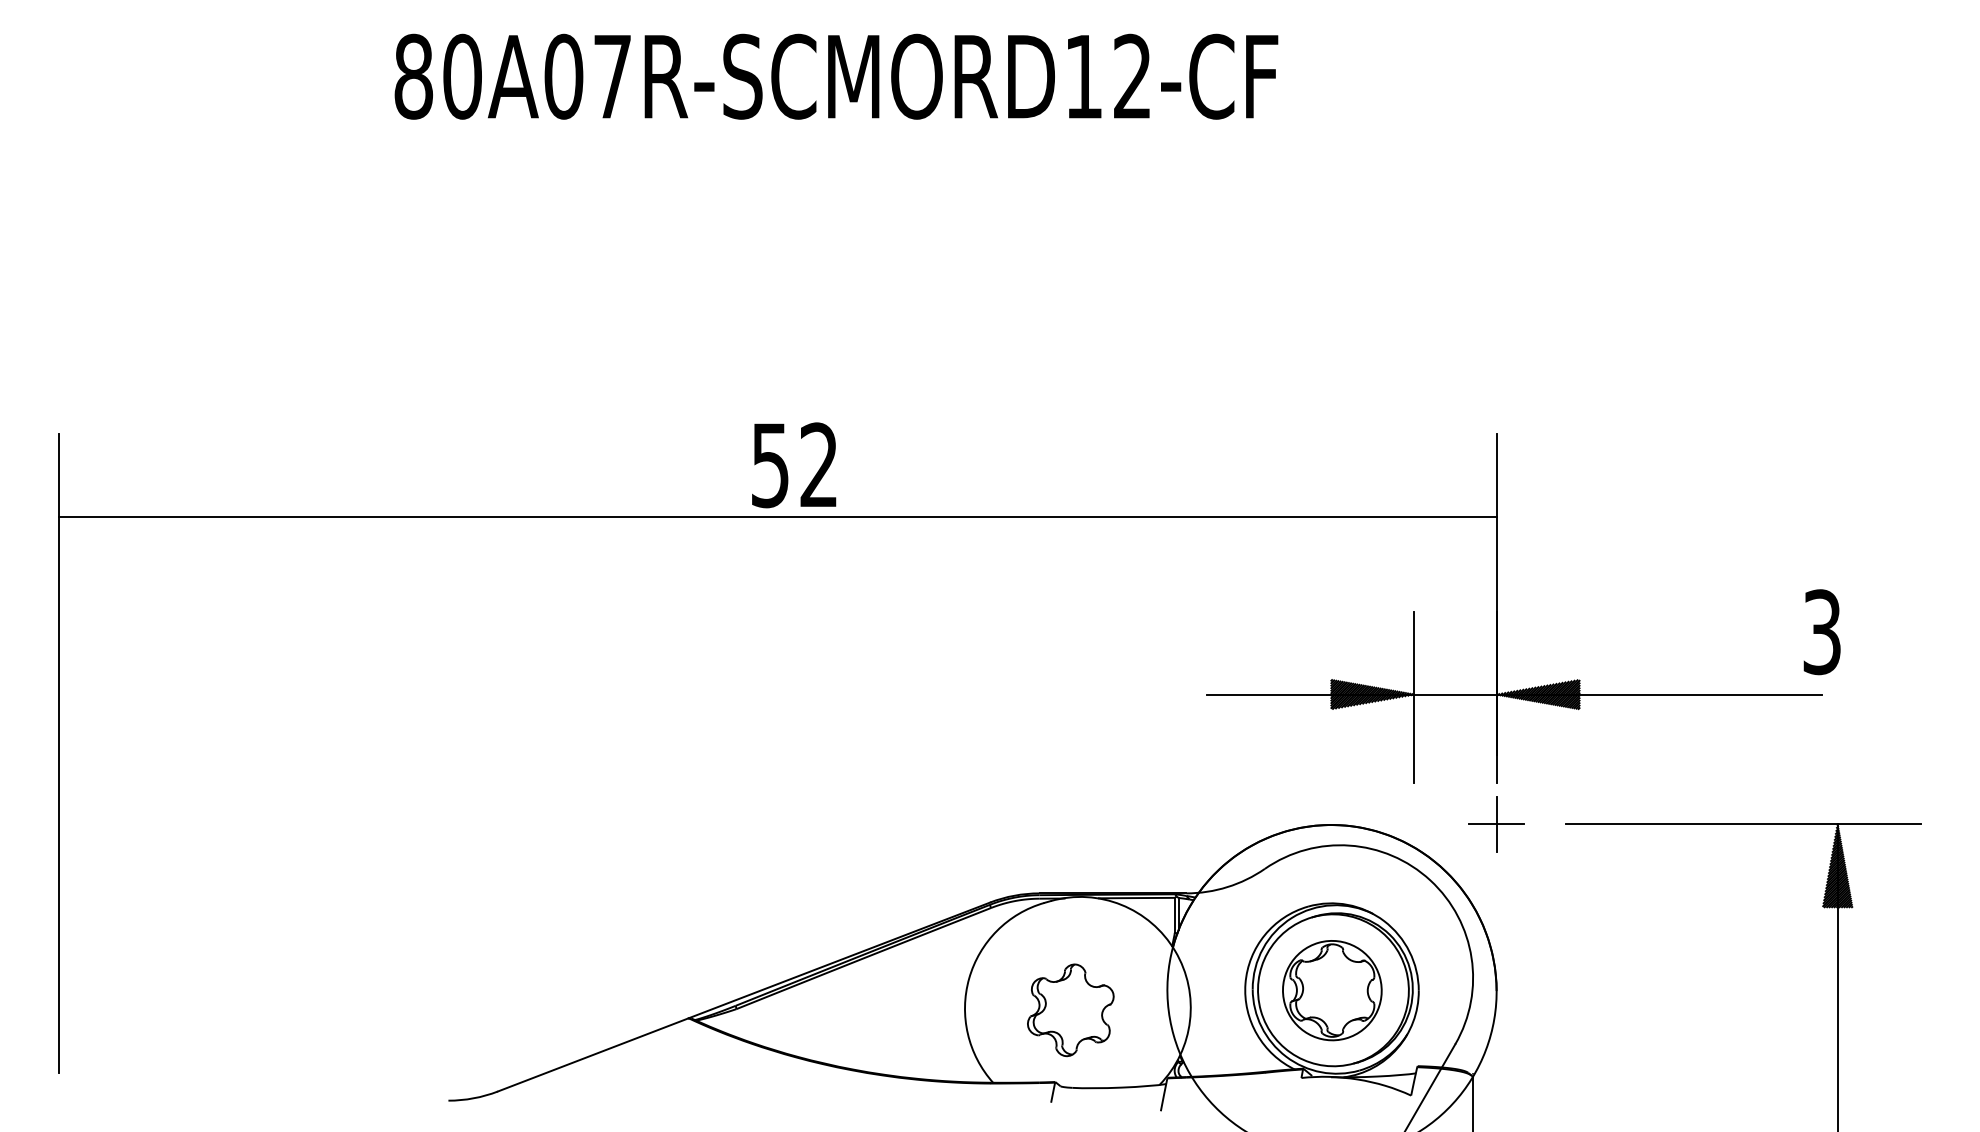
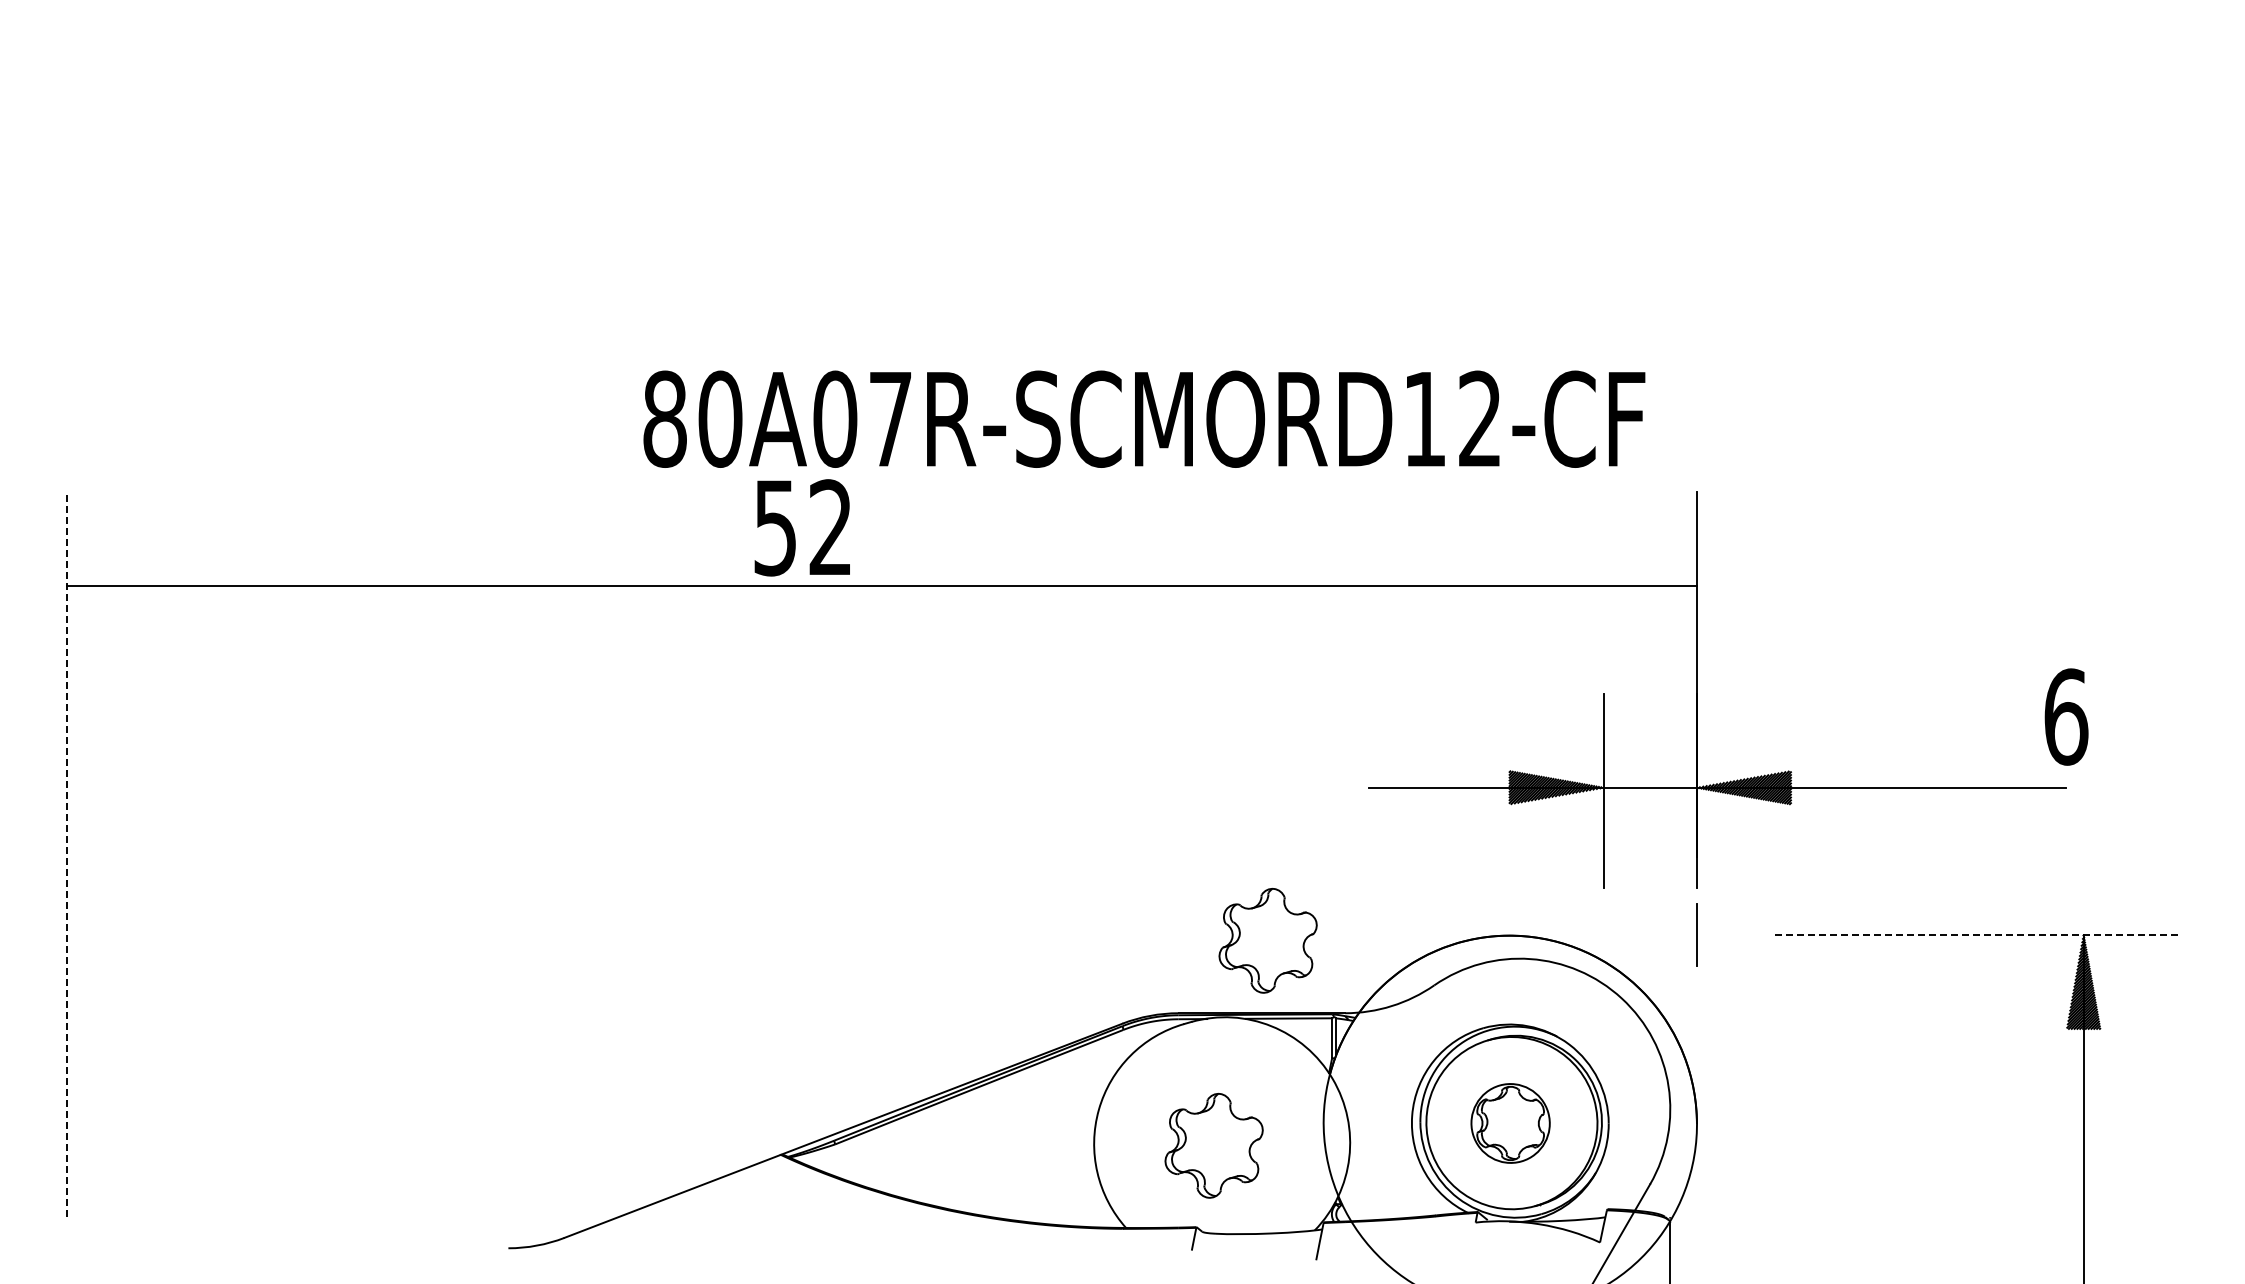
text: (836, 76) -> (1144, 418), moved
text: (793, 465) -> (801, 527), moved
text: (1822, 631) -> (2066, 716), 3 -> 6
line: (59, 752) -> (67, 853), solid -> dashed
line: (1496, 823) -> (1696, 934), removed
line: (1743, 823) -> (1976, 934), solid -> dashed
part: (1117, 829) -> (1267, 940), added
part: (1332, 990) -> (1510, 1123), size x0.7

